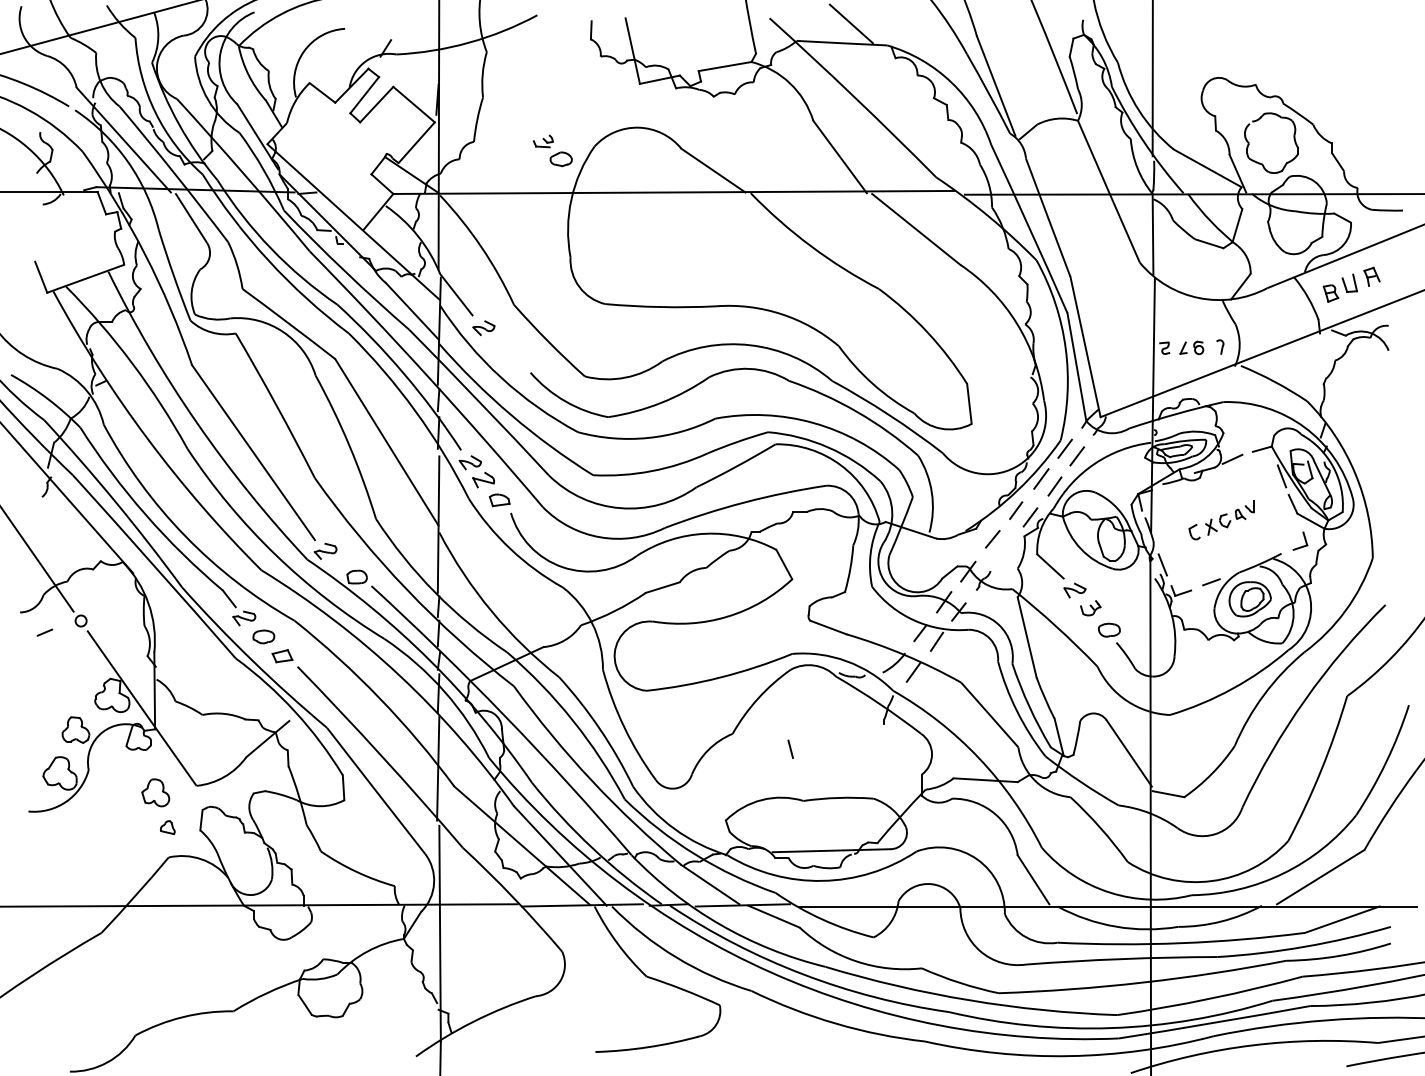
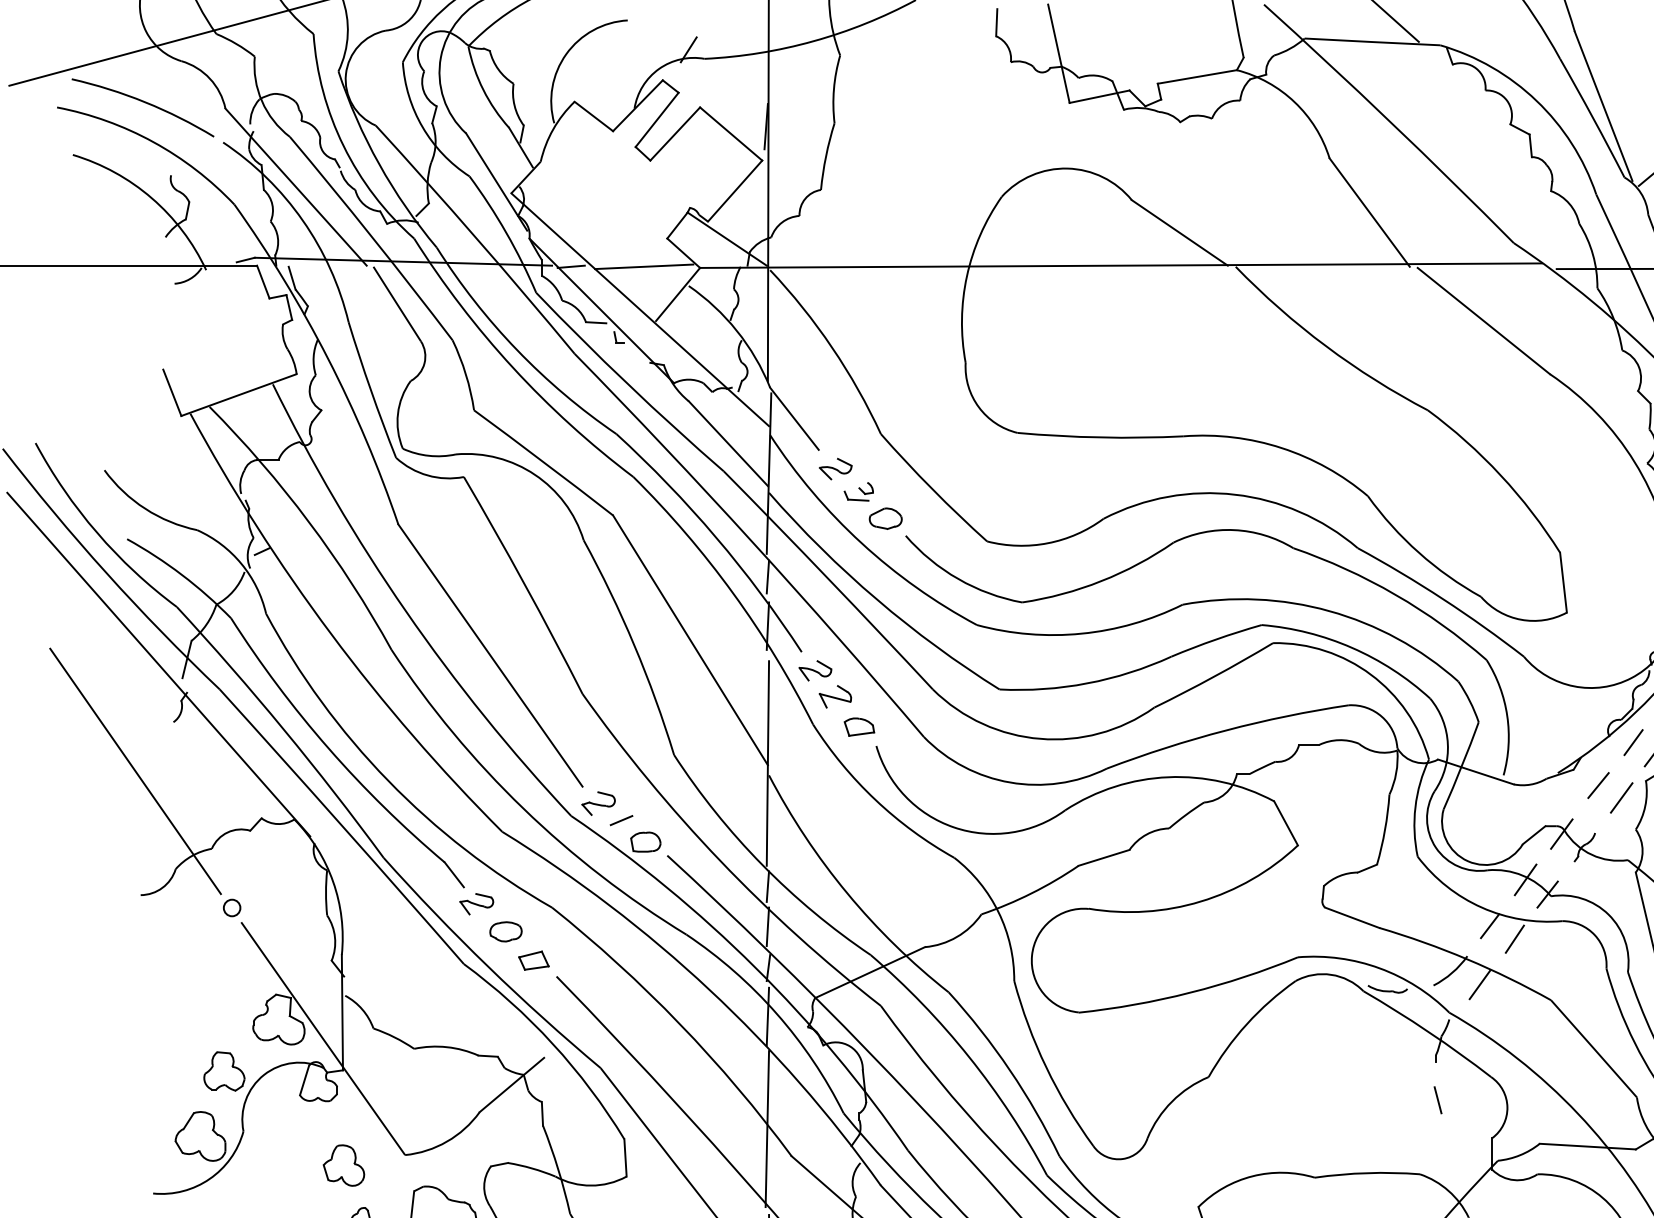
part: (552, 150) -> (872, 505), moved
line: (355, 192) -> (643, 265), added
line: (1008, 547) -> (1622, 797), added
line: (44, 632) -> (620, 820), moved
line: (790, 748) -> (1437, 1099), moved

